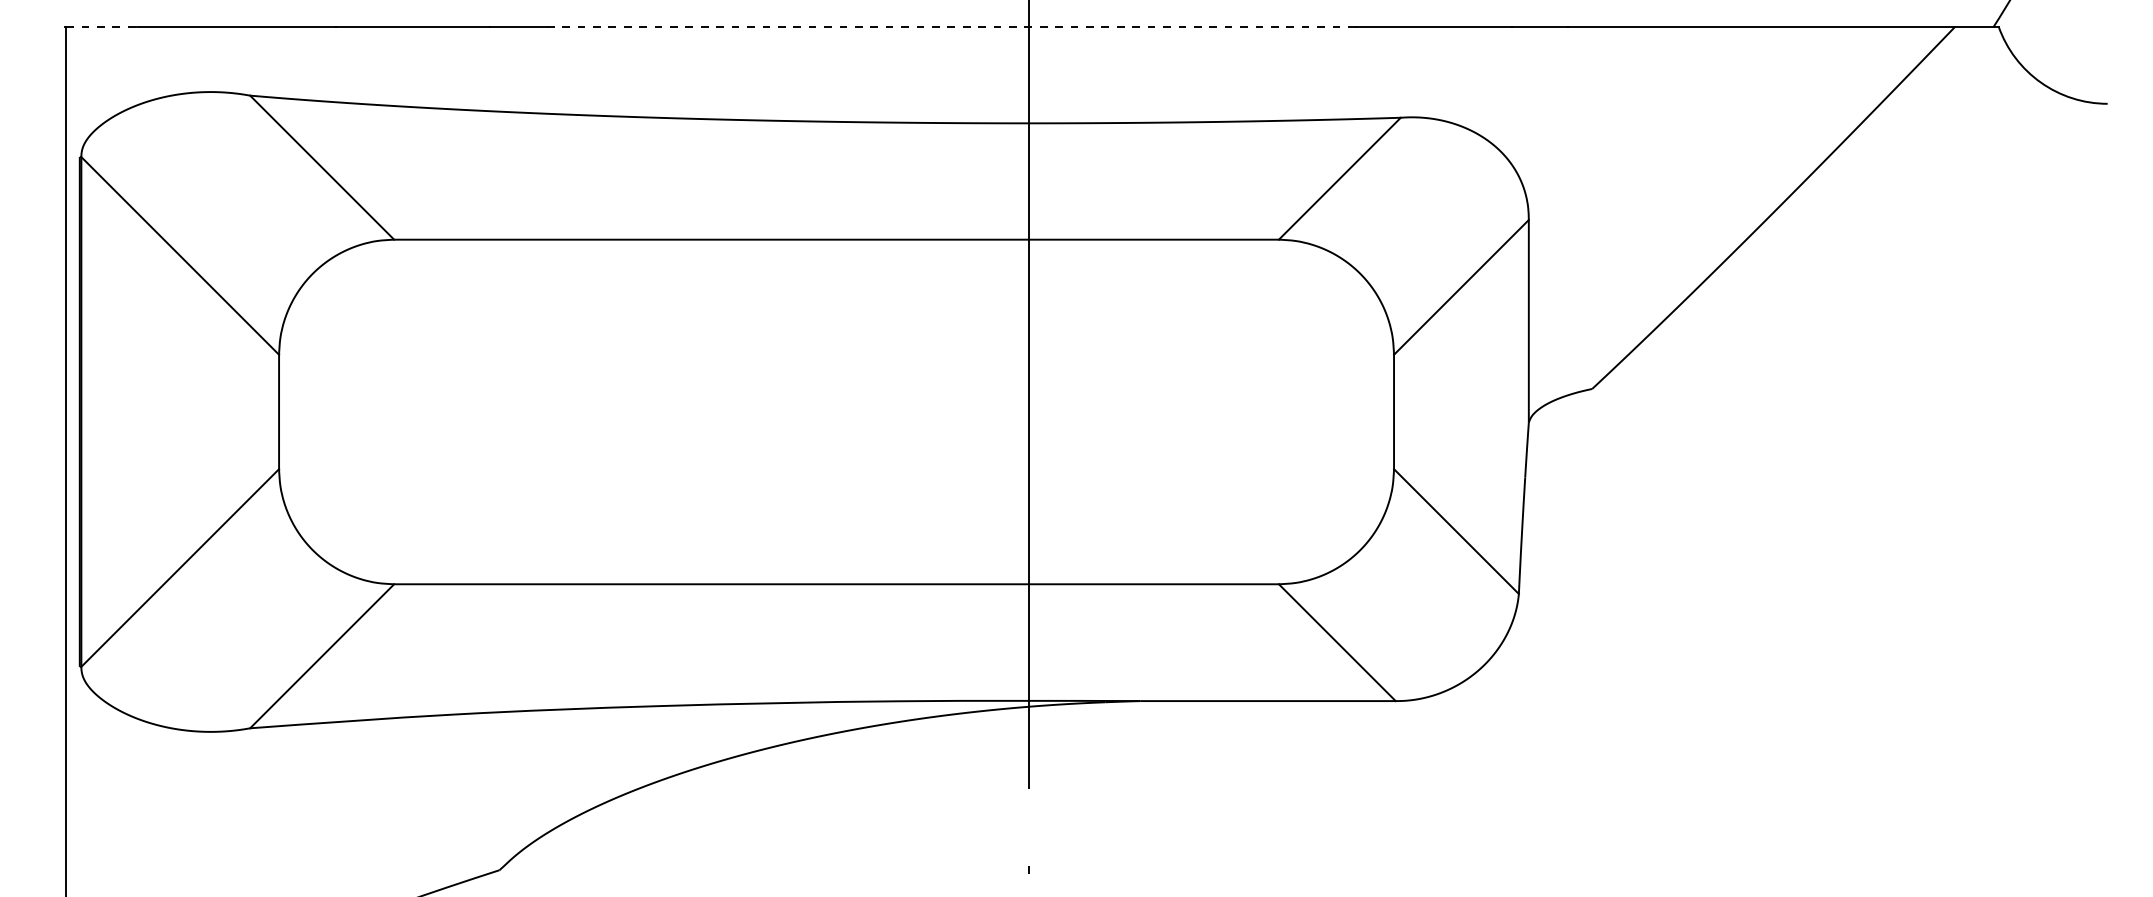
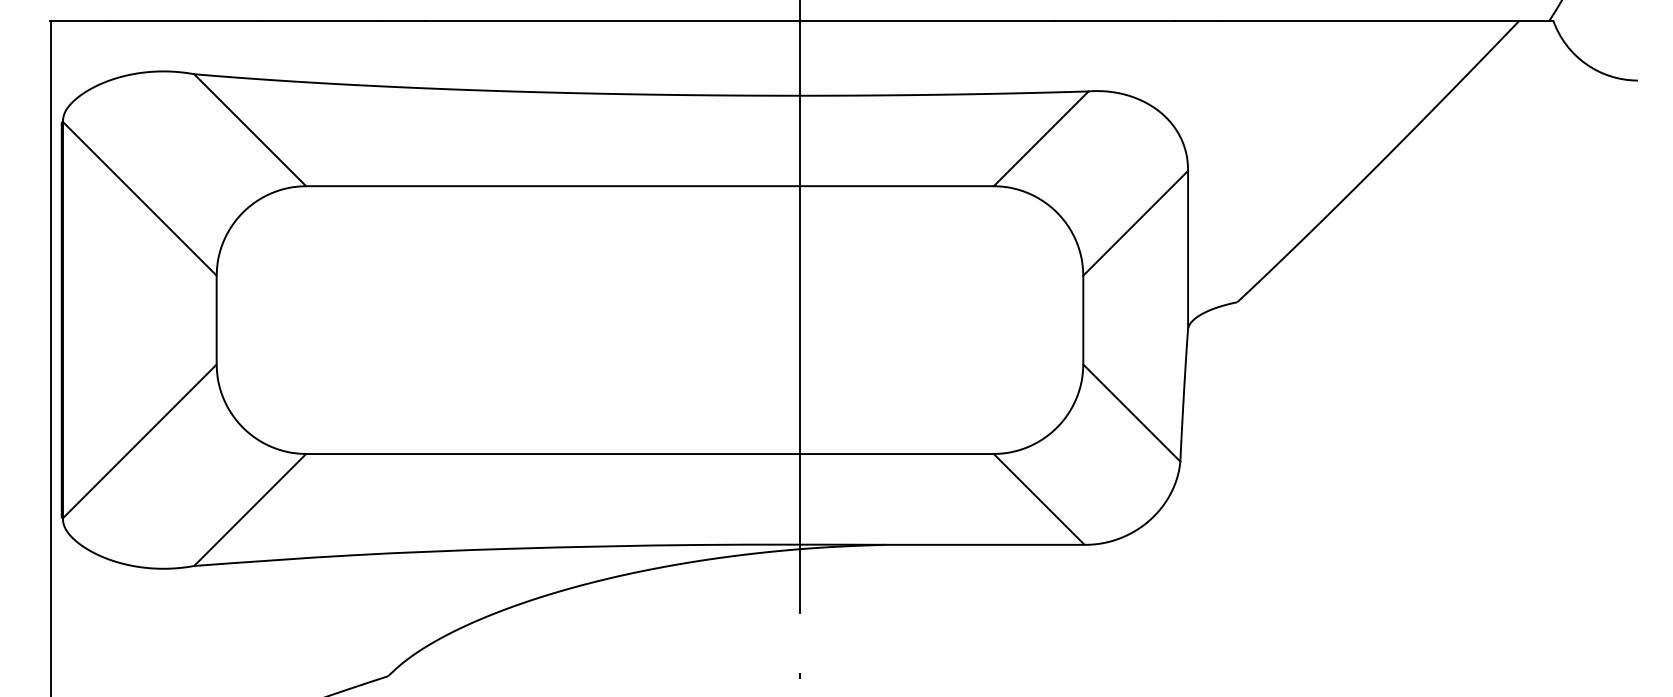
line: (101, 26) -> (78, 20), dashed -> solid
line: (950, 26) -> (738, 20), dashed -> solid

